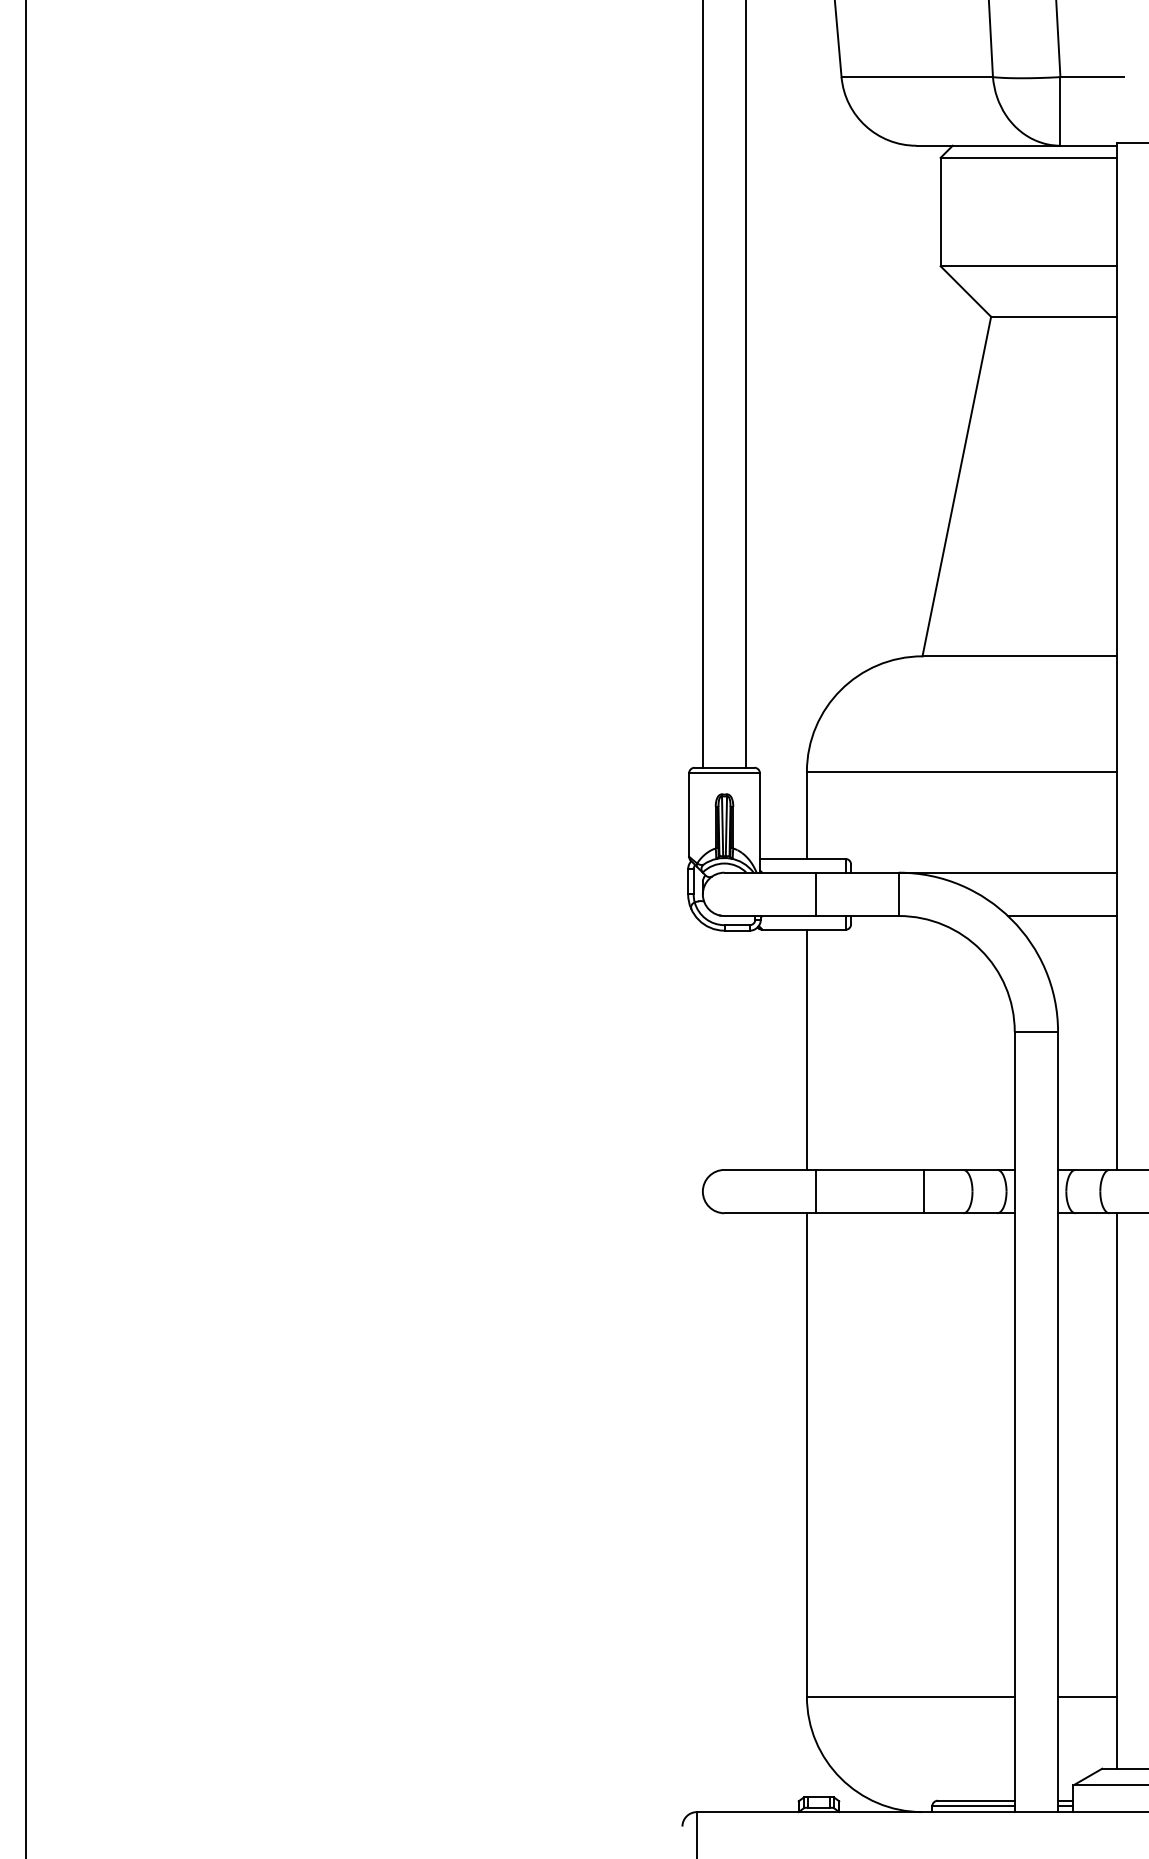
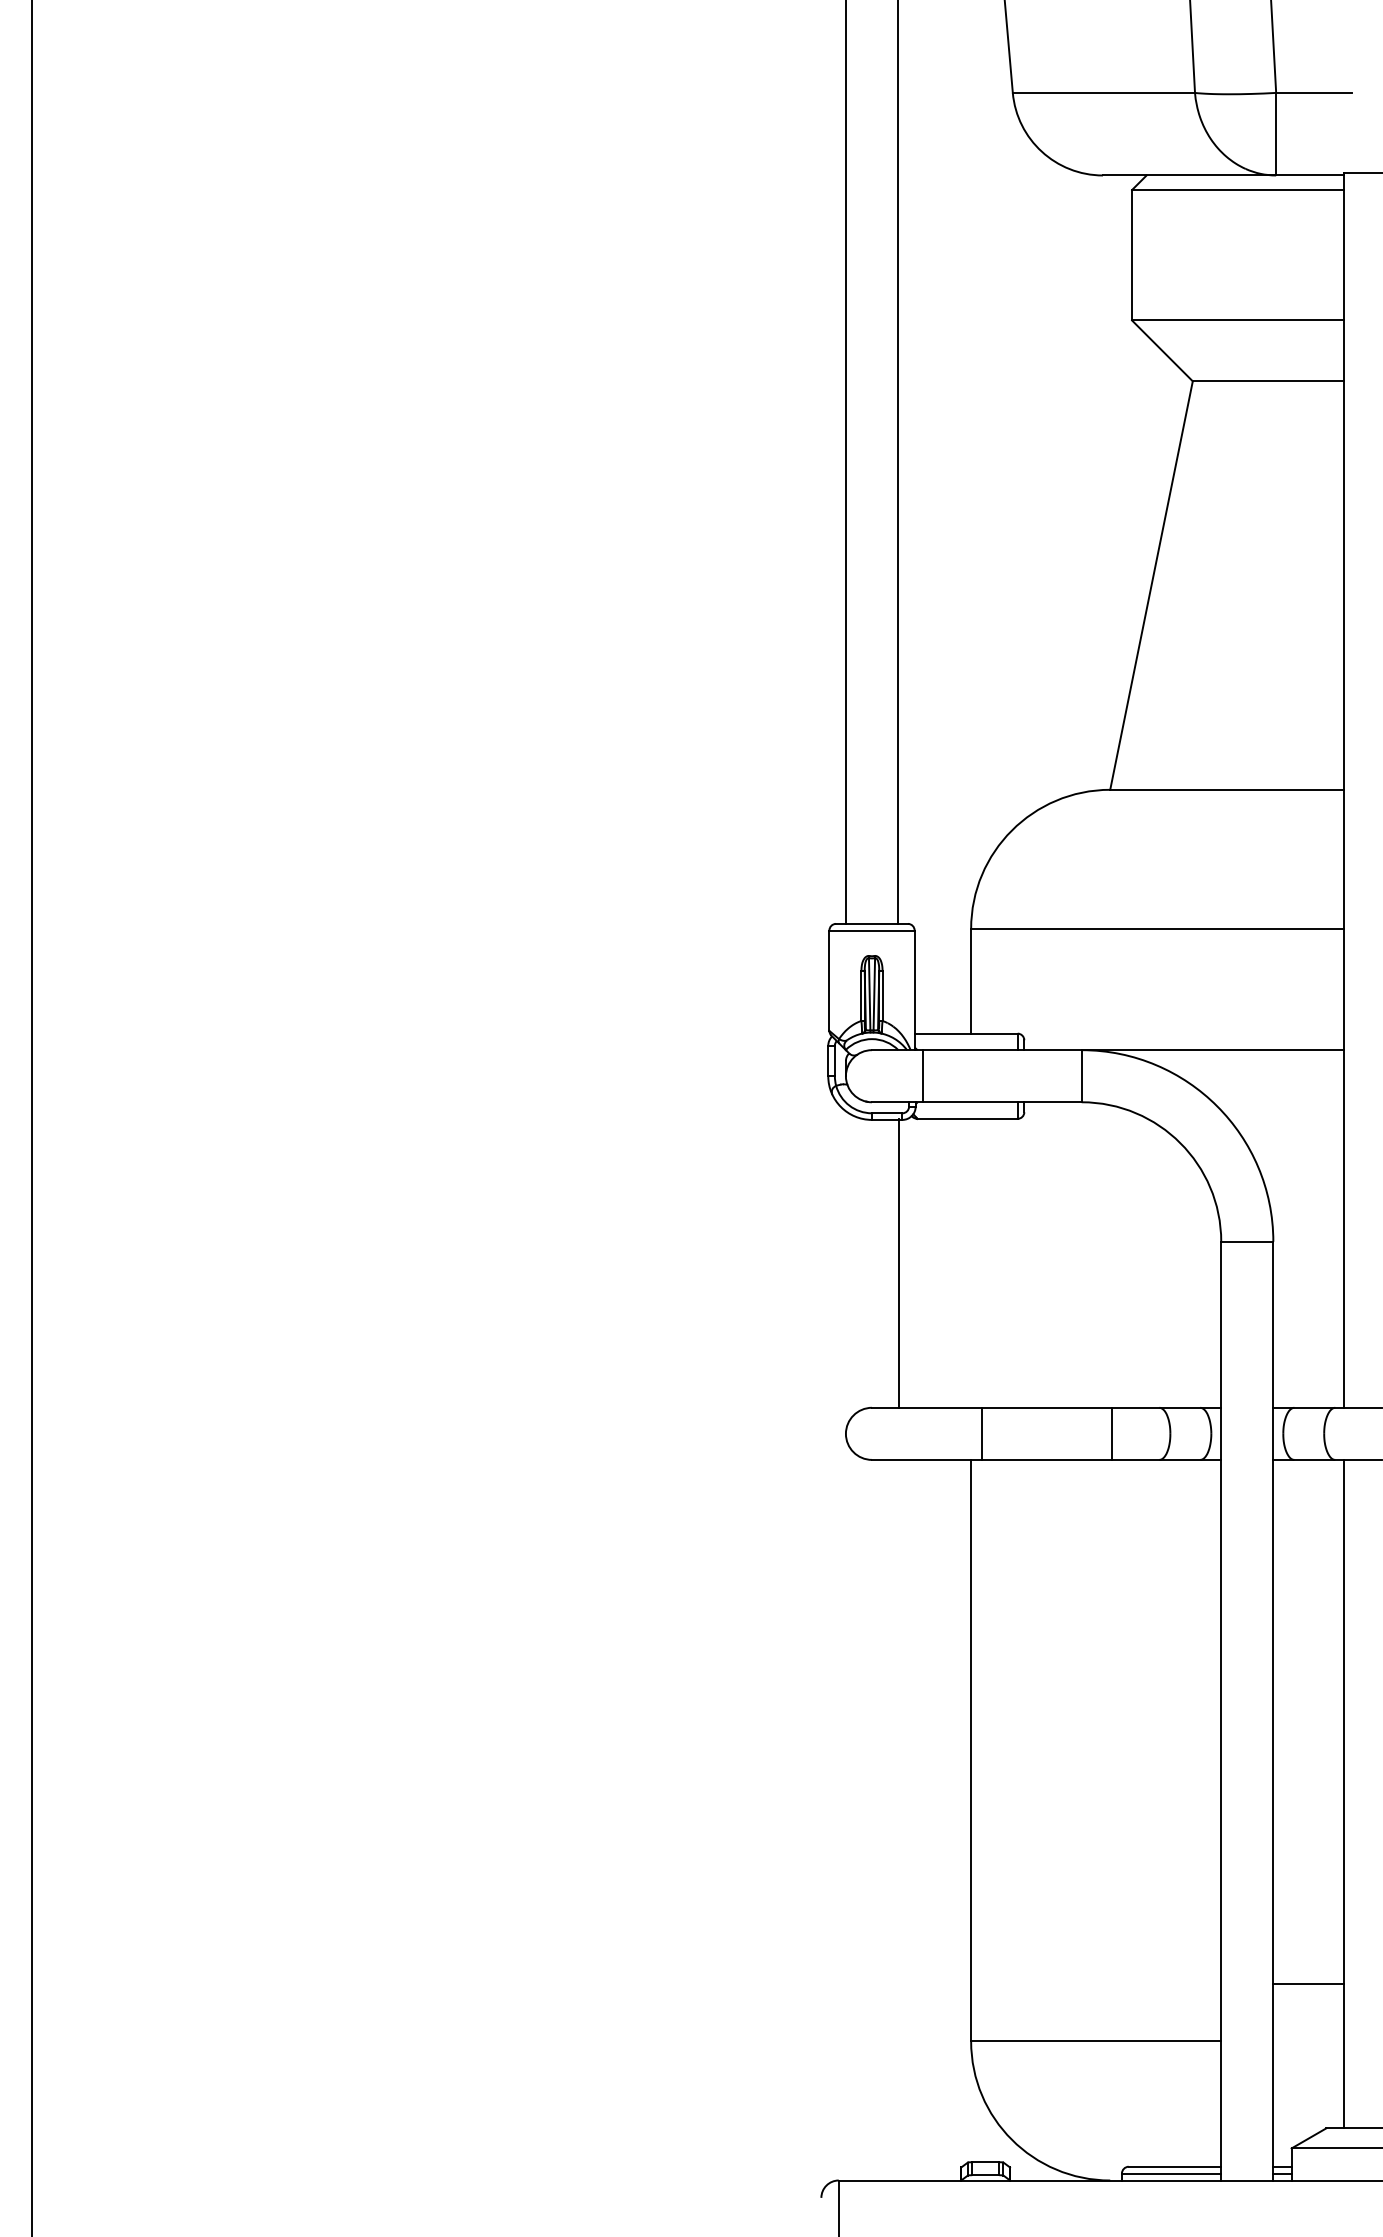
line: (816, 894) -> (923, 1076), moved
line: (1061, 916) -> (1277, 1102), removed
line: (807, 1049) -> (899, 1262), moved
line: (1087, 1696) -> (1308, 1984), moved

